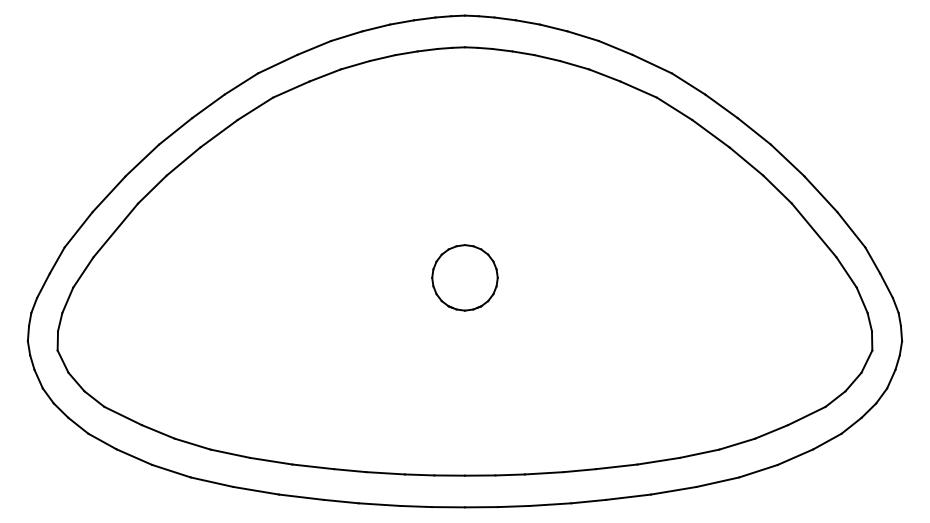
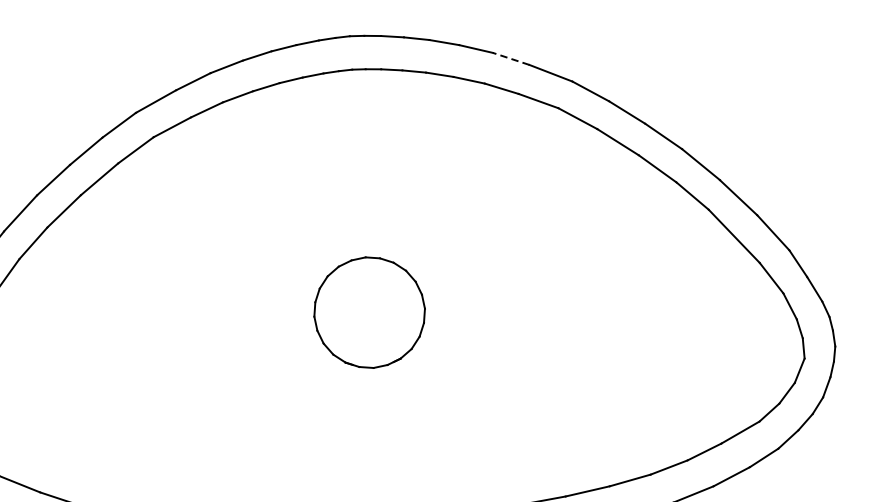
line: (615, 47) -> (510, 58), solid -> dashed
part: (464, 277) -> (369, 312), size x1.6

